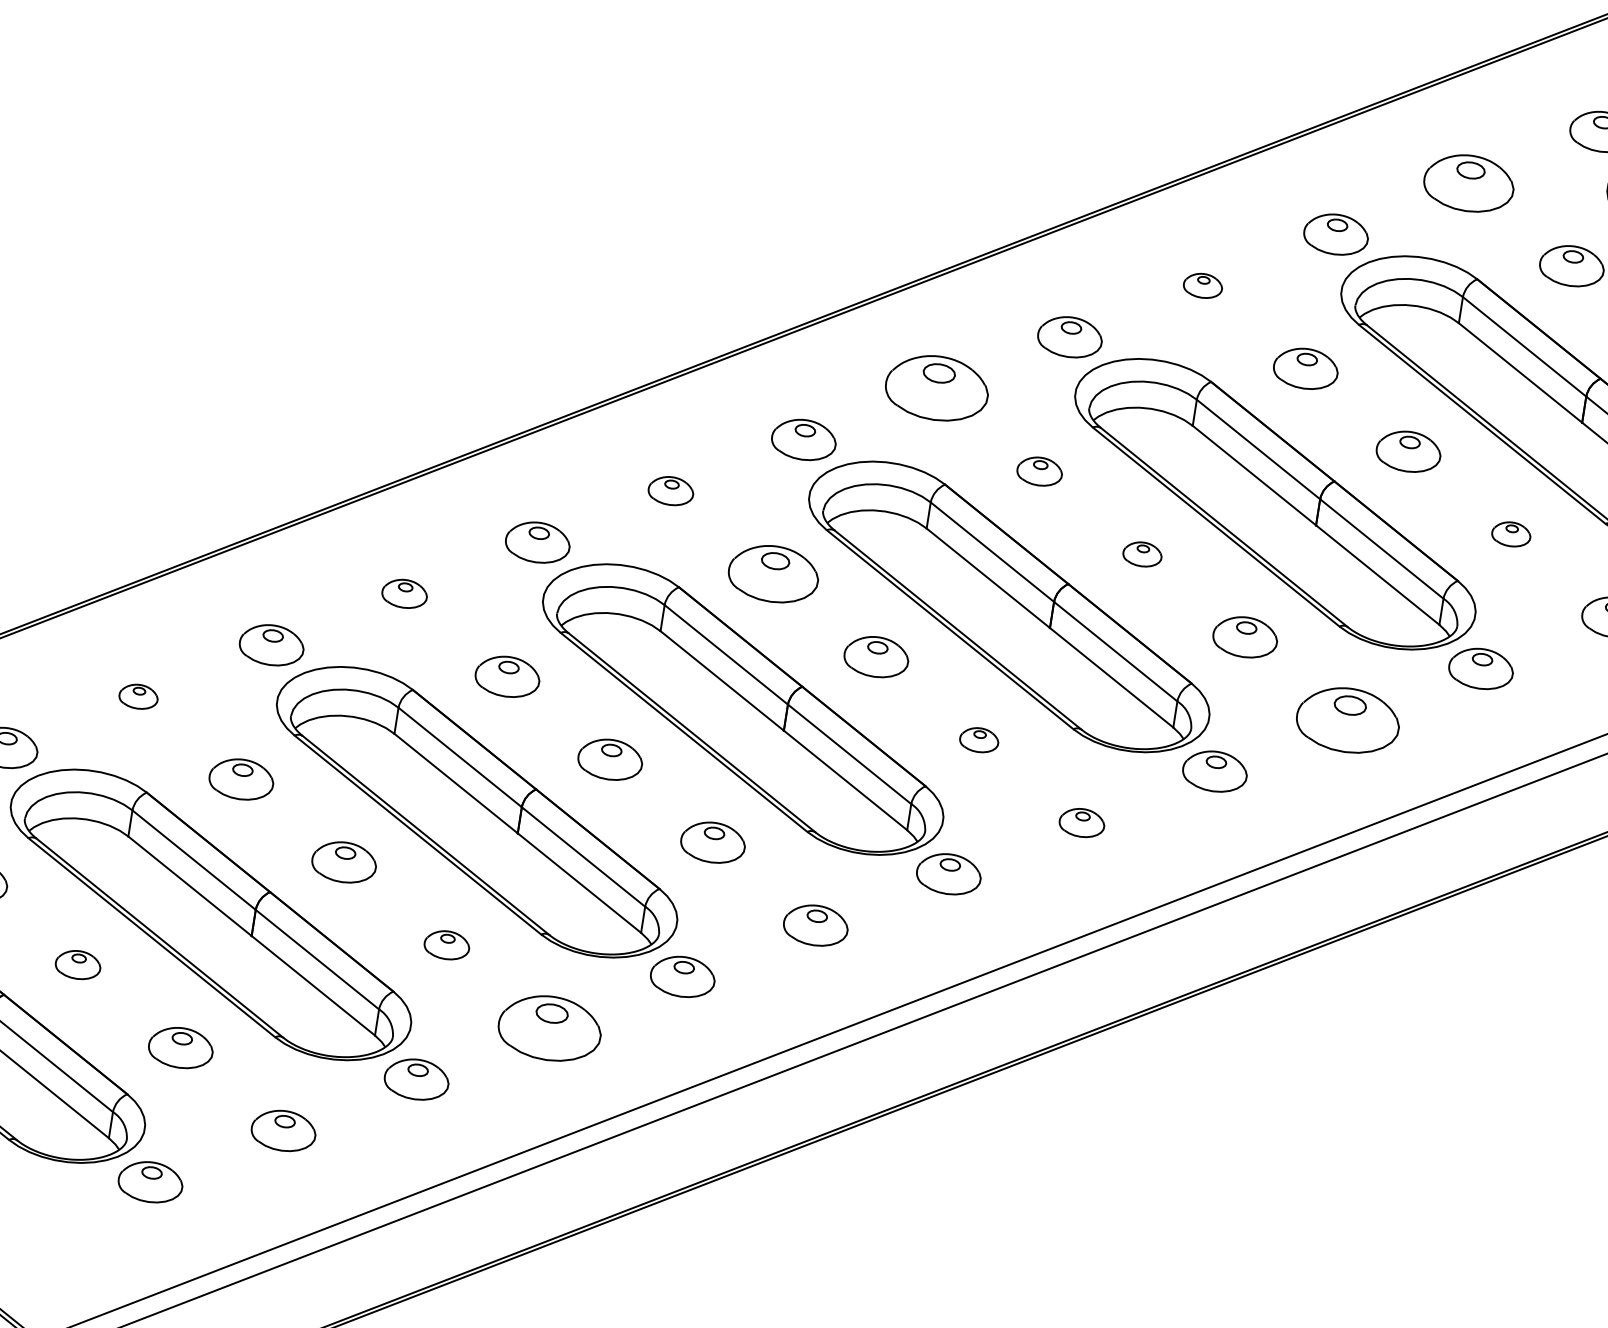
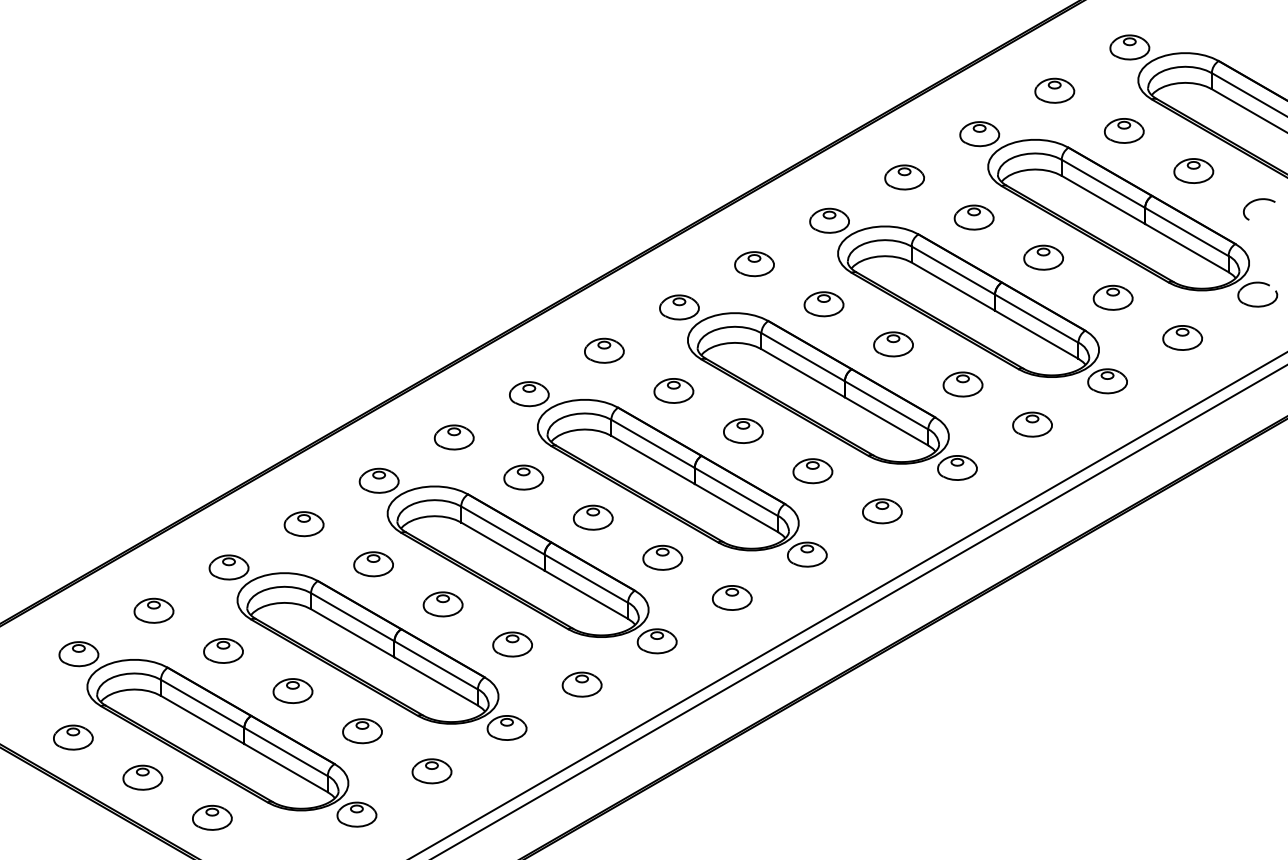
part: (1468, 182) -> (1054, 90), size x0.71
part: (1202, 285) -> (904, 177), size x1.67
part: (936, 389) -> (754, 264), size x0.62
part: (1038, 471) -> (823, 304), size x1.43
part: (671, 490) -> (604, 350), size x1.43
part: (1510, 533) -> (1112, 297), size x1.67
part: (1142, 554) -> (893, 344), size x1.67
part: (773, 573) -> (673, 390), size x0.71
part: (403, 593) -> (453, 437), size x1.43
part: (137, 696) -> (303, 524), size x1.67
part: (1348, 719) -> (1032, 424), size x0.62
part: (978, 740) -> (812, 471), size x1.67
part: (1082, 823) -> (882, 511), size x1.43
part: (446, 945) -> (512, 644), size x1.43
part: (77, 963) -> (292, 690), size x1.43
part: (548, 1027) -> (581, 684), size x0.62

